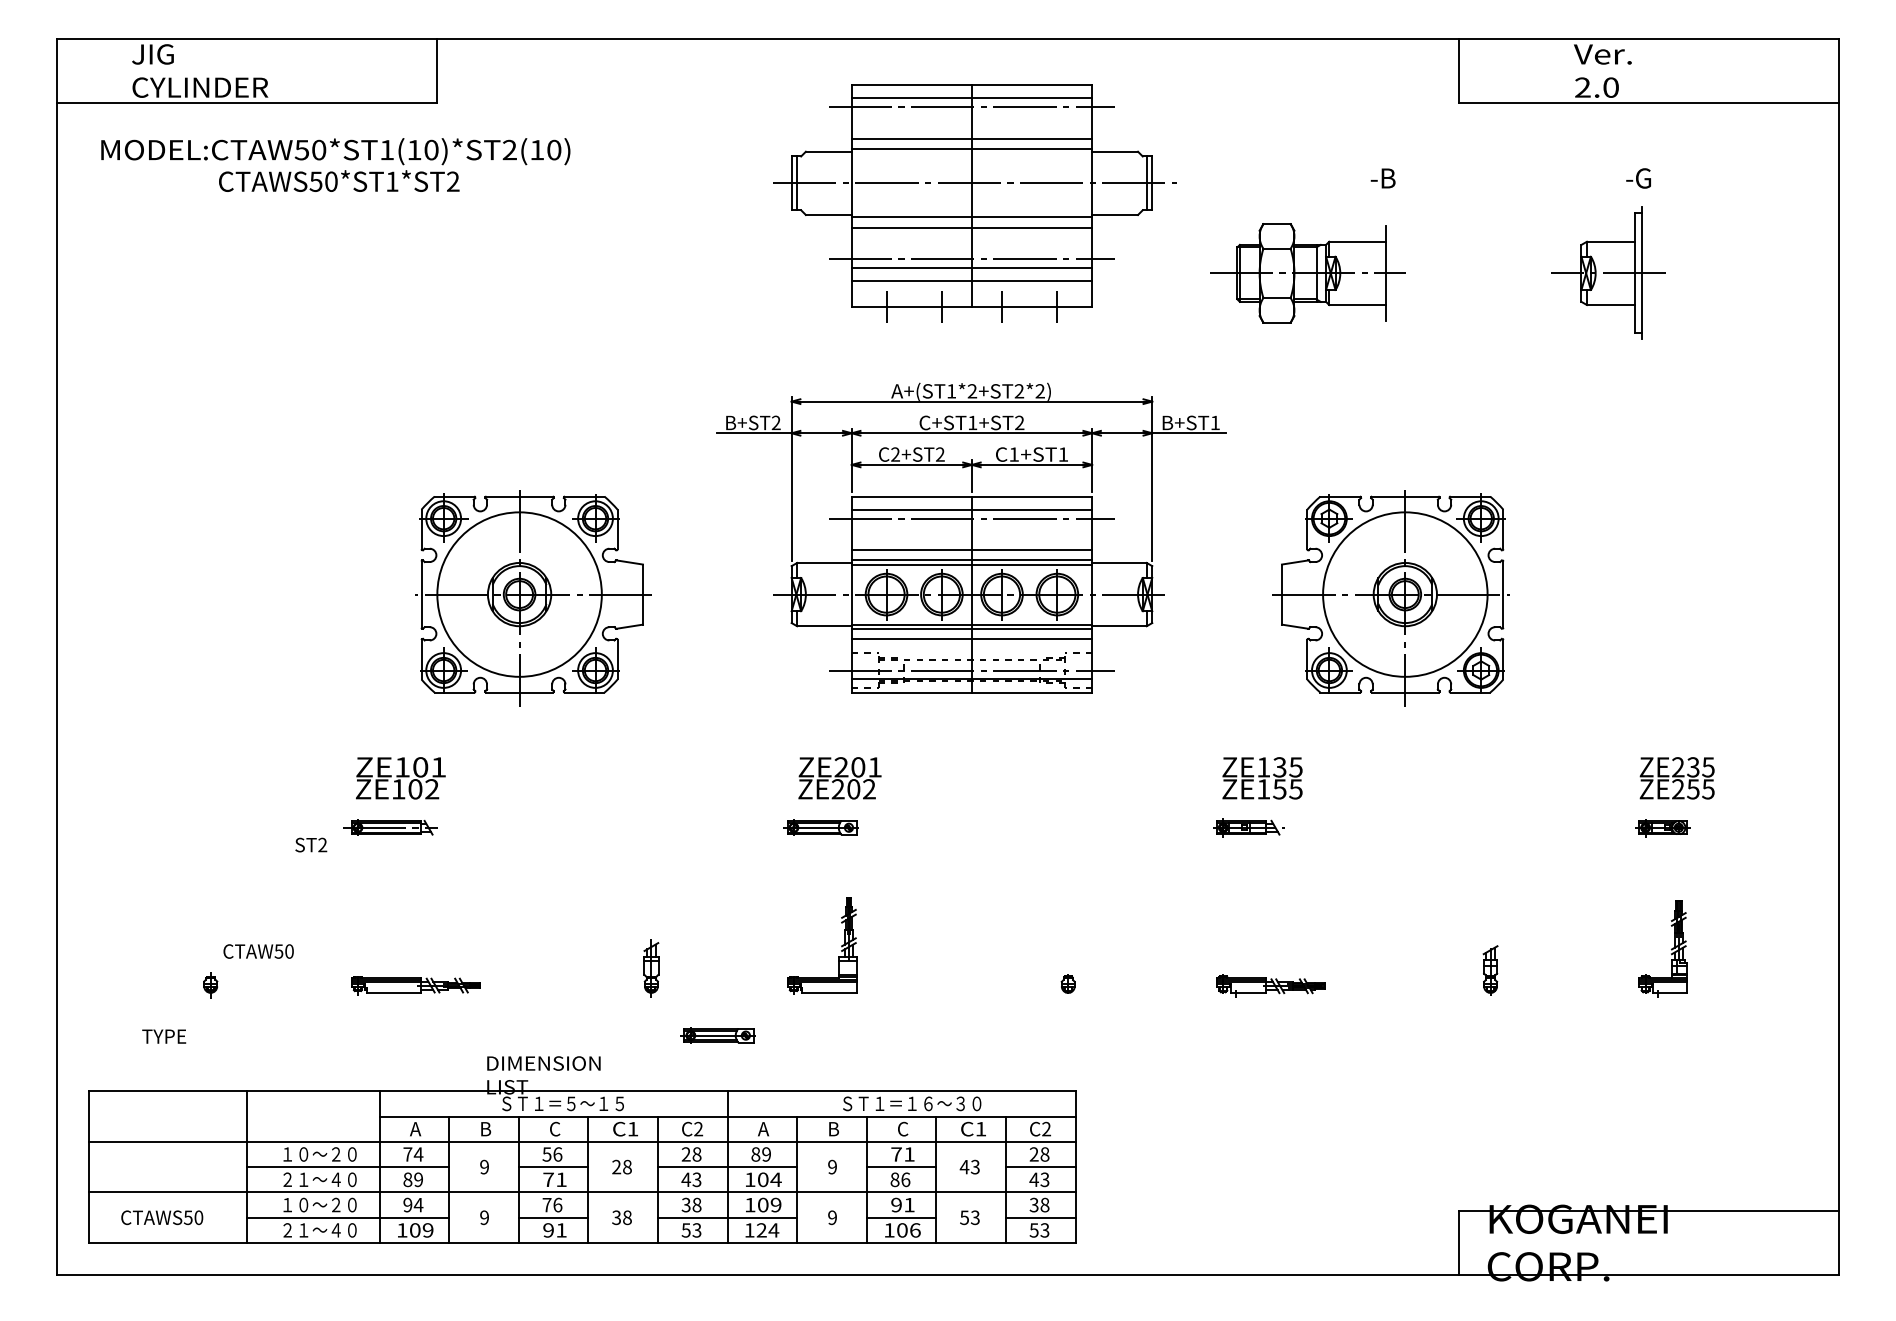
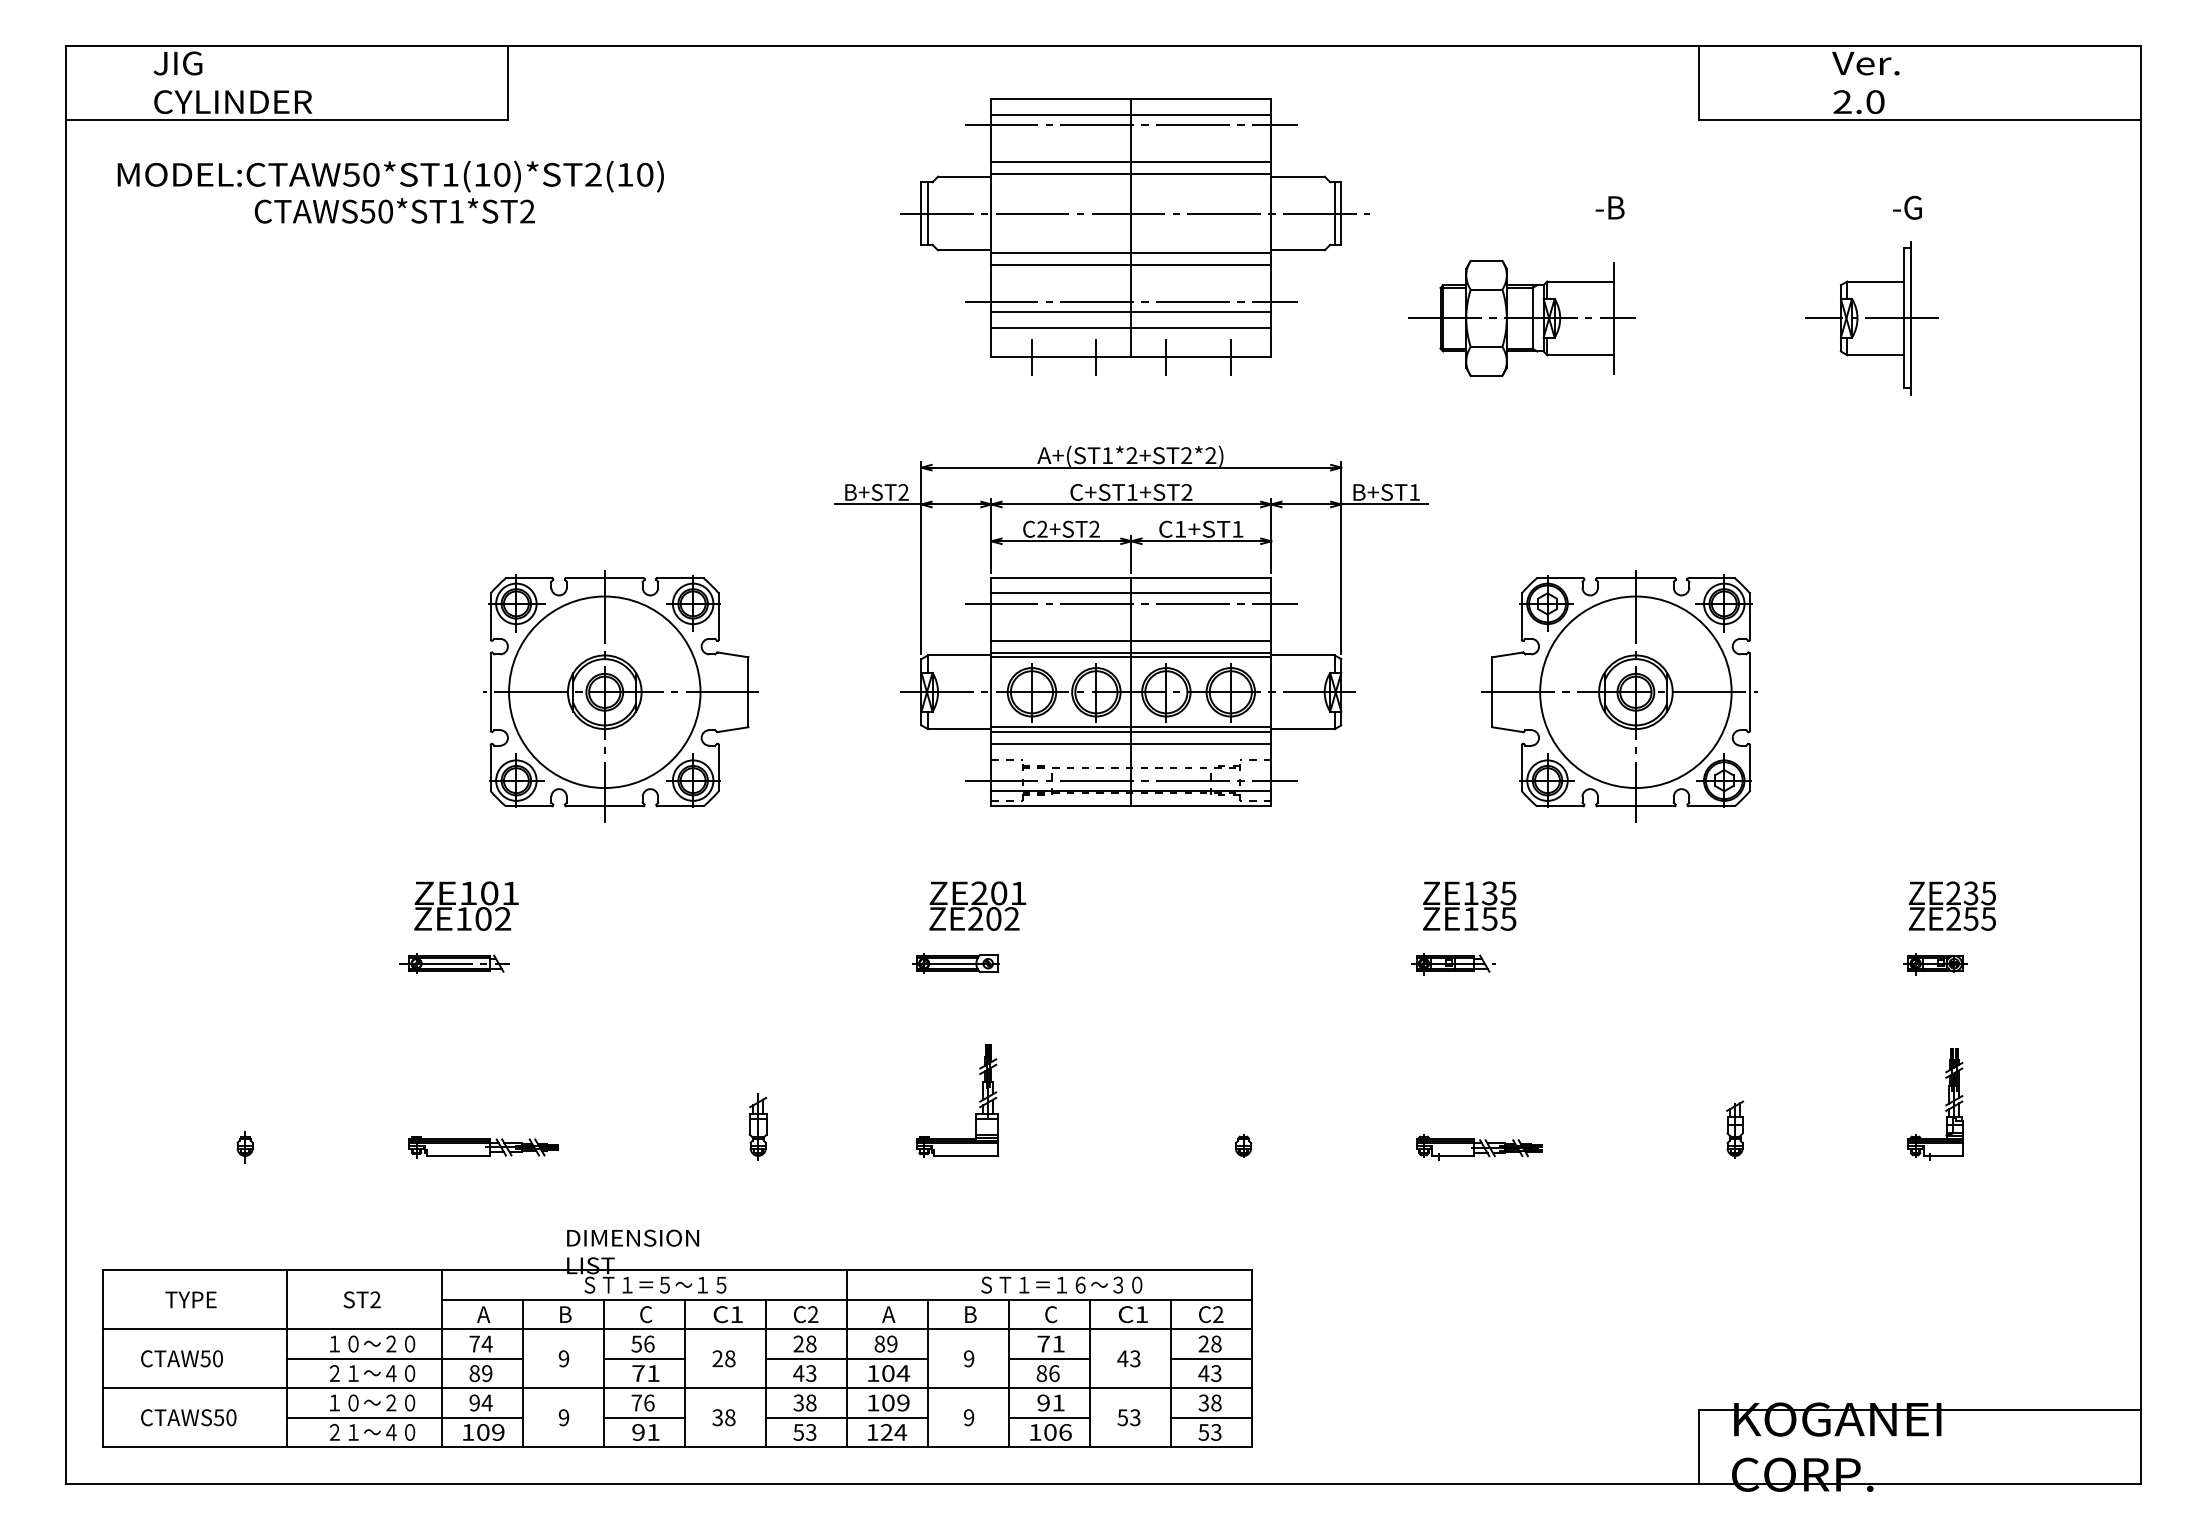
text: (310, 844) -> (361, 1299), moved
text: (258, 951) -> (181, 1358), moved
part: (717, 1035) -> (835, 1205), removed
text: (163, 1036) -> (190, 1299), moved

